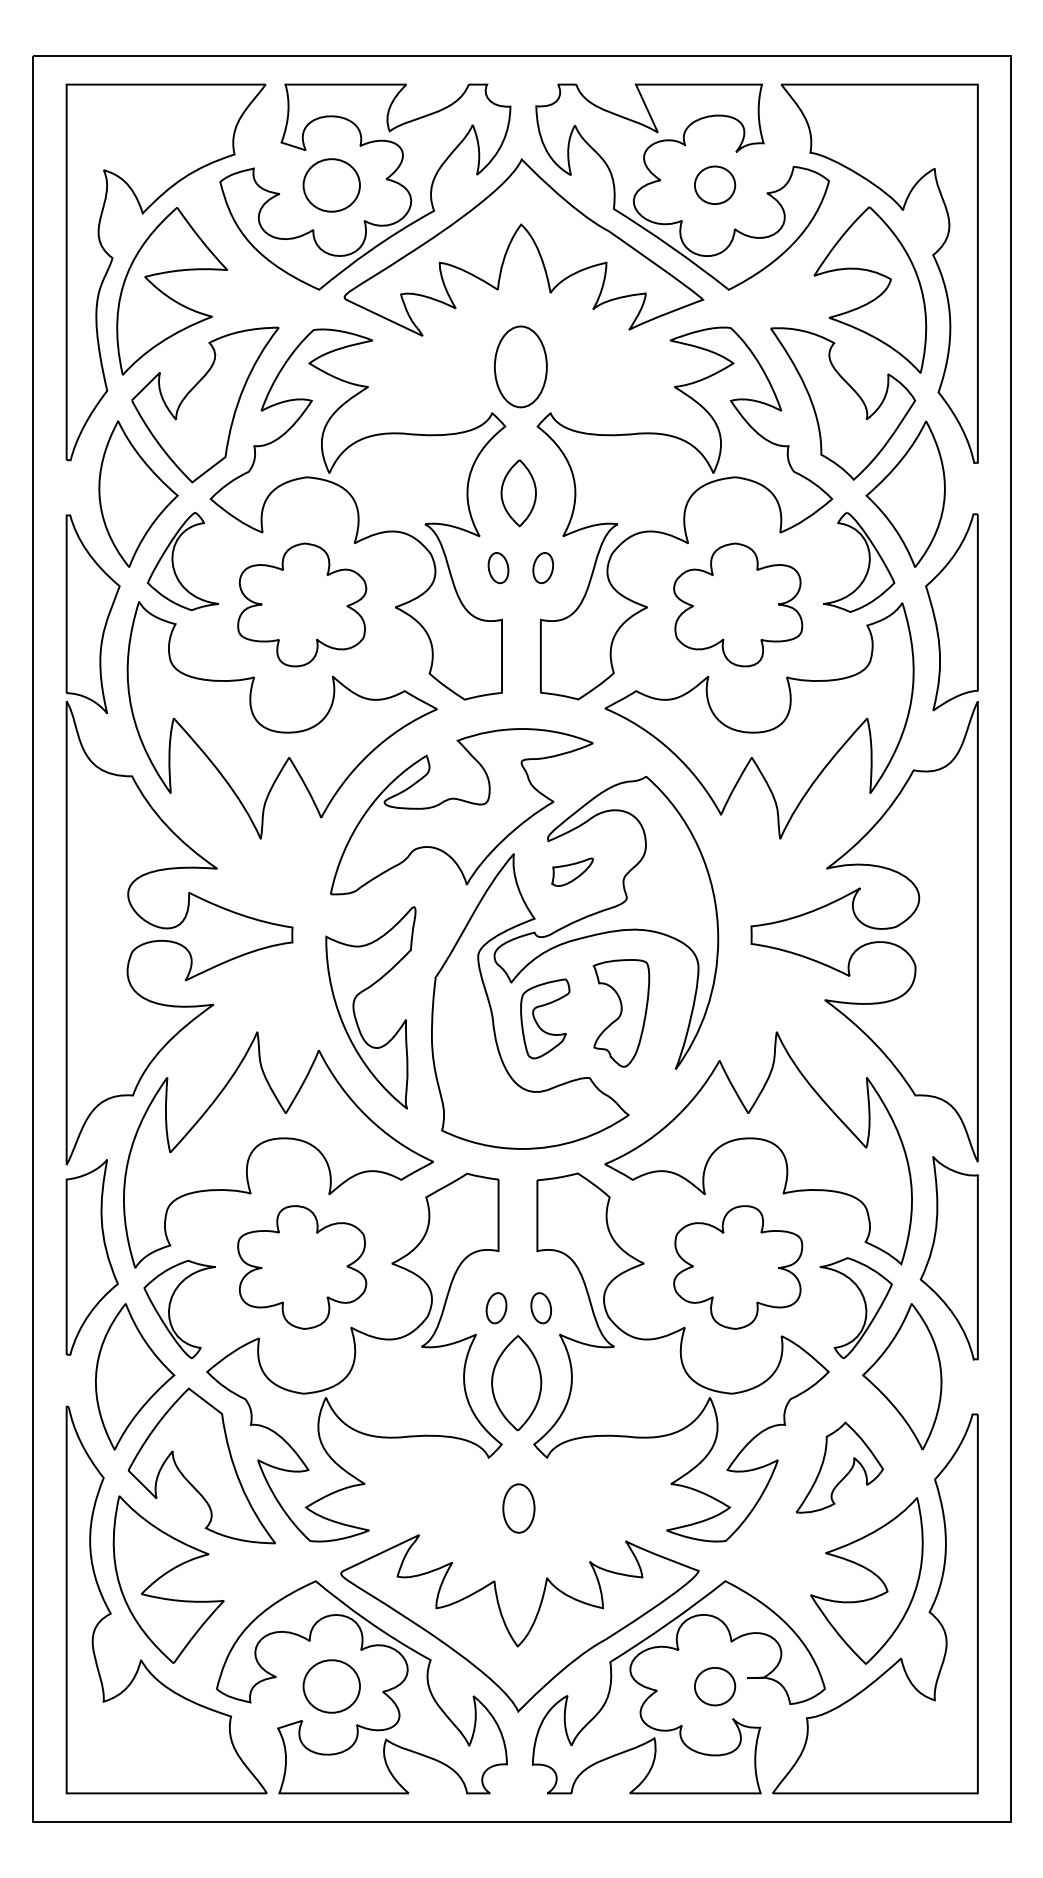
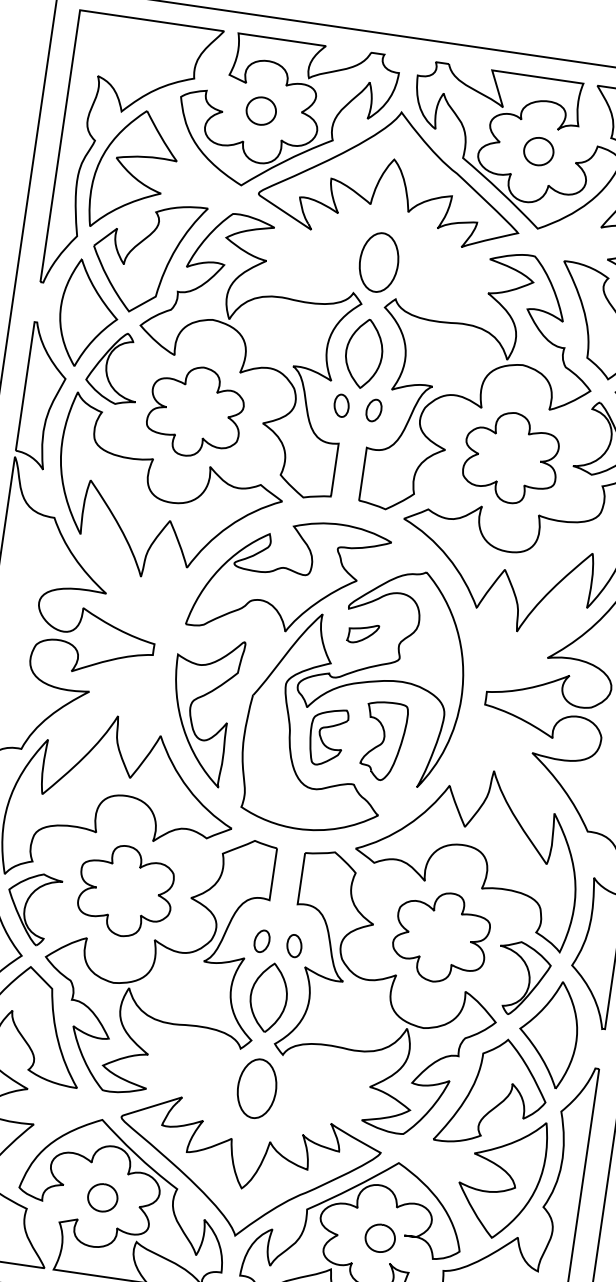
part: (331, 184) -> (261, 110), size x0.71
part: (518, 493) -> (363, 353), size x1.43
part: (839, 1467) -> (493, 1092), size x1.67
part: (518, 1508) -> (256, 1088), size x1.67
part: (331, 1686) -> (102, 1197), size x0.71

